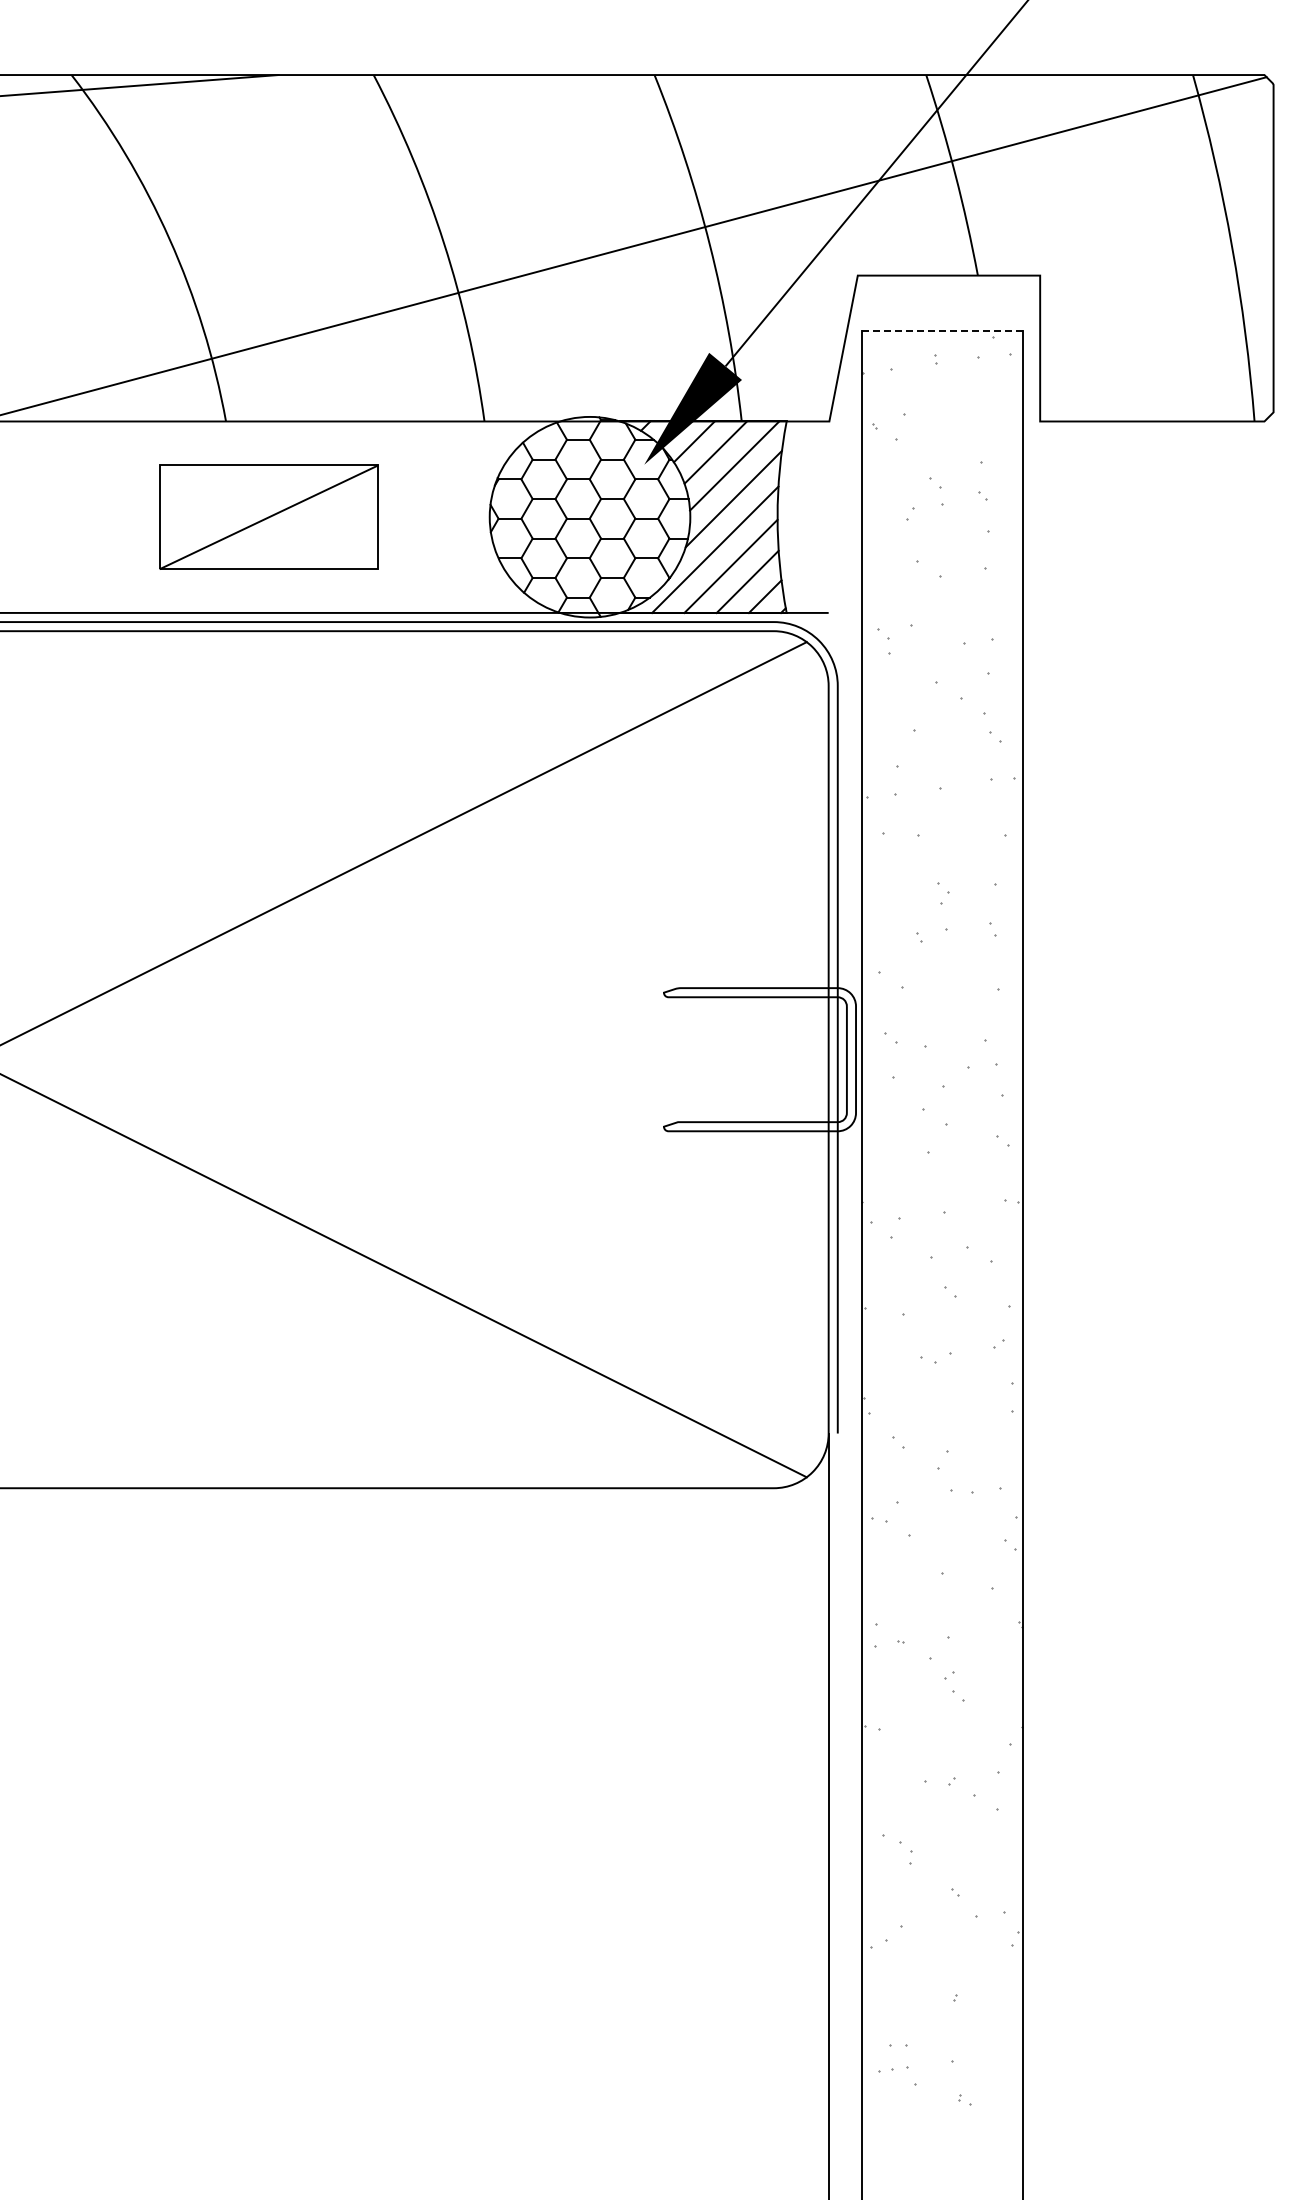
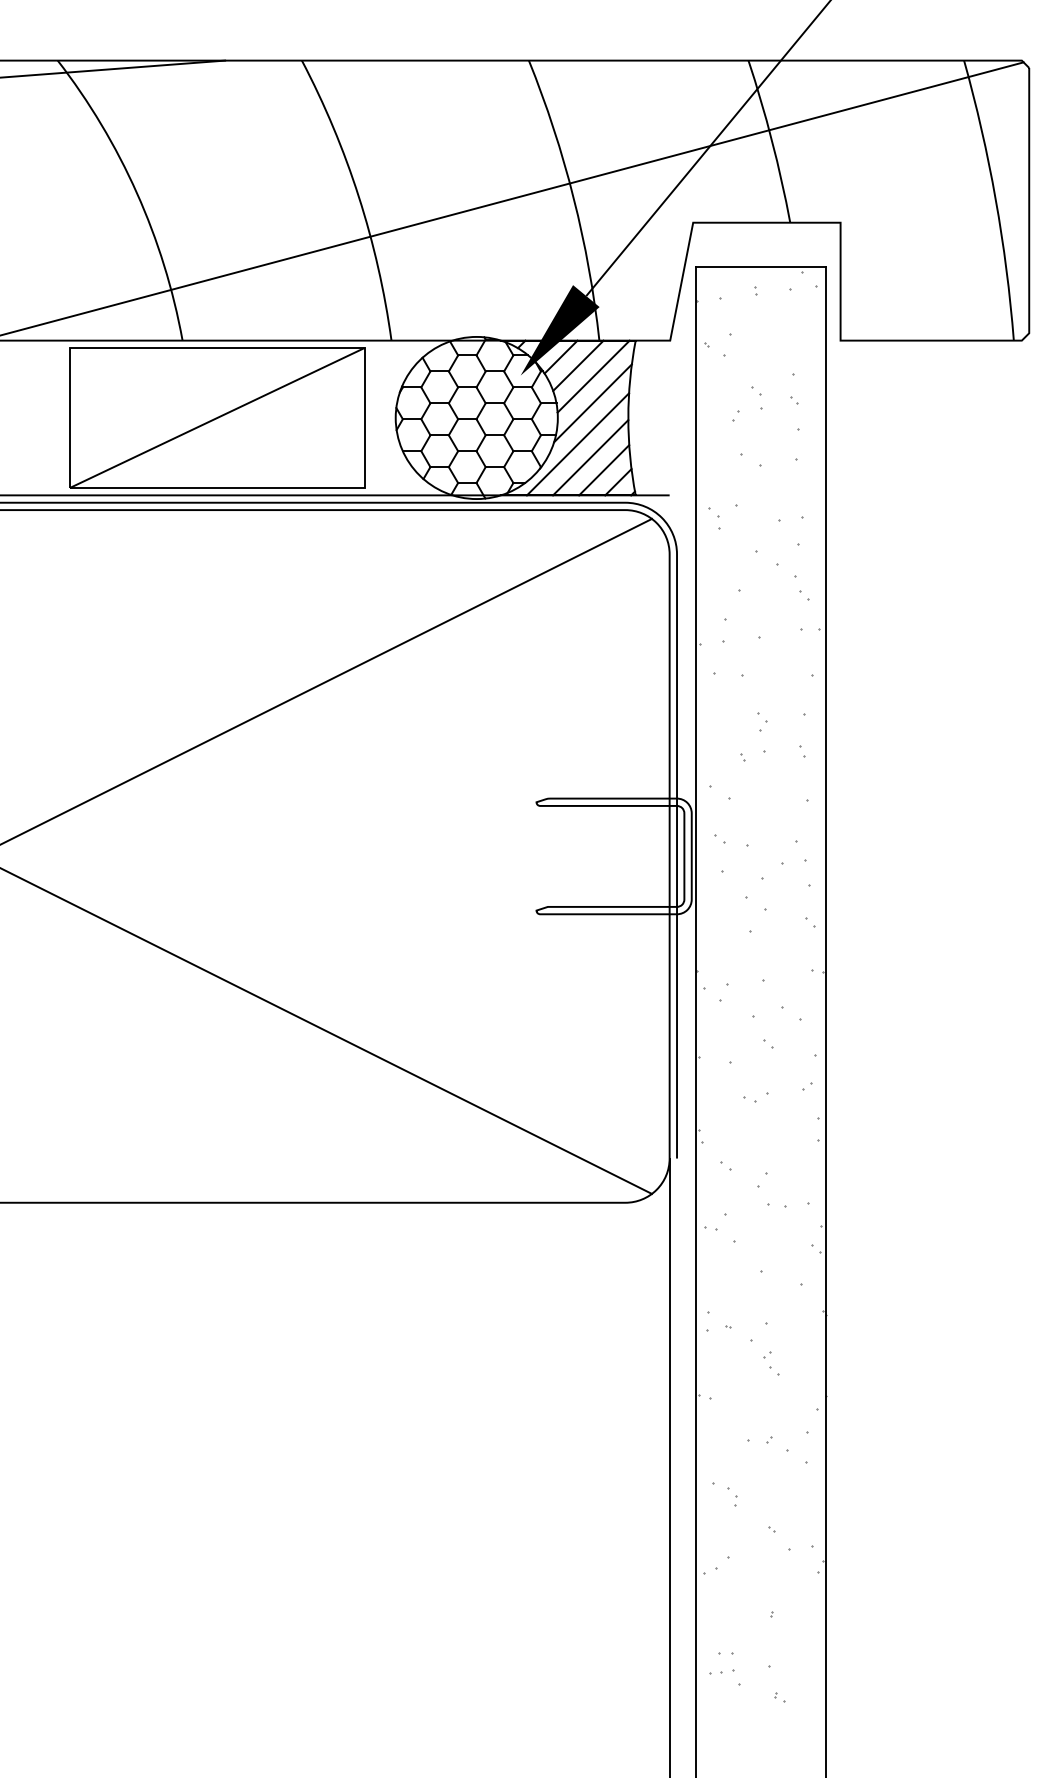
line: (942, 330) -> (761, 267), dashed -> solid
part: (268, 517) -> (216, 418), size x1.67

